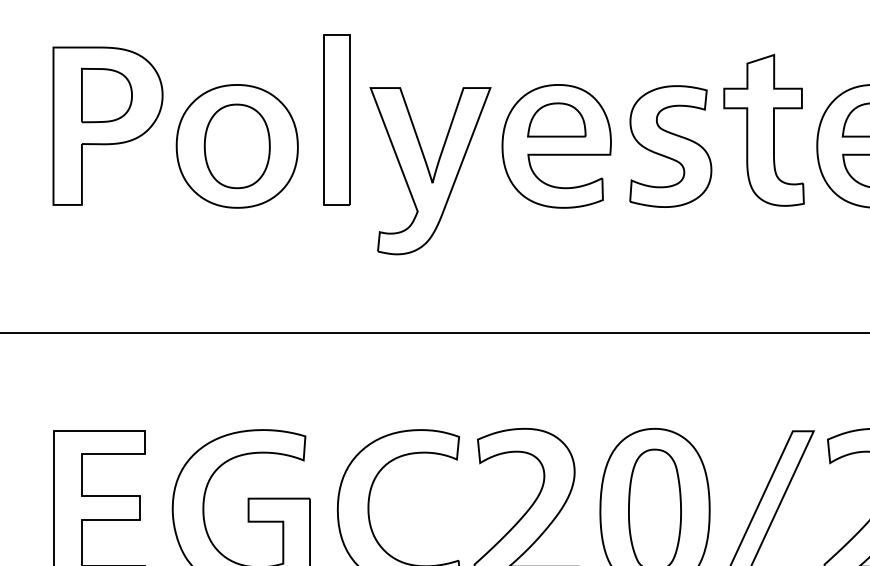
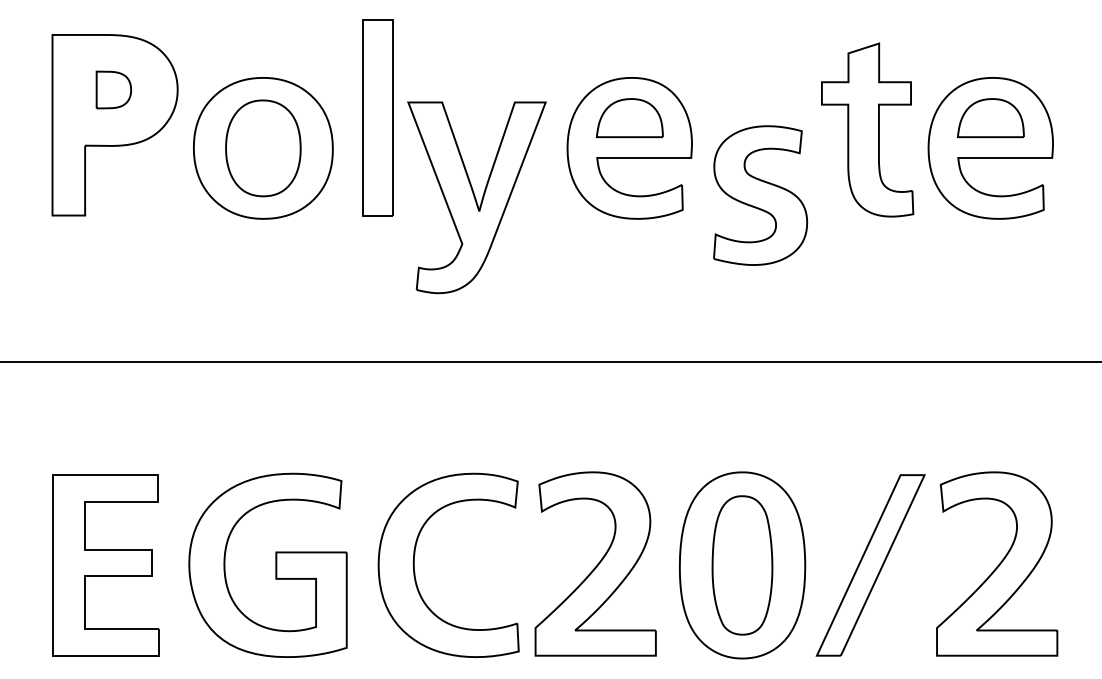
part: (106, 95) -> (113, 89), size x0.6
part: (670, 146) -> (760, 195), moved
part: (430, 170) -> (476, 197), moved

